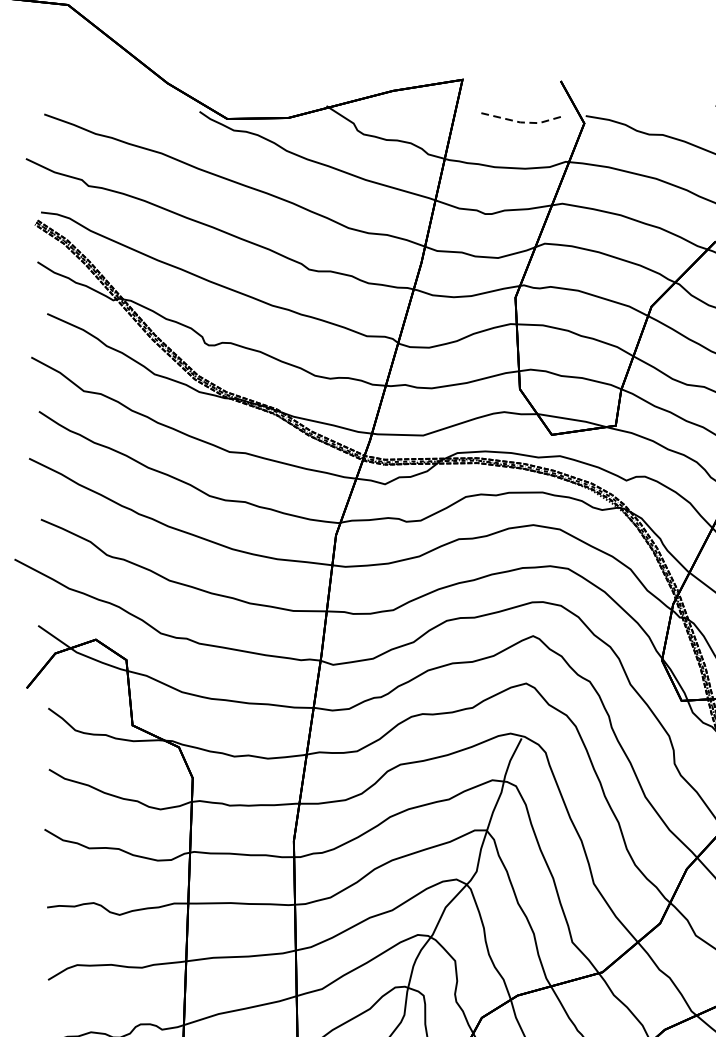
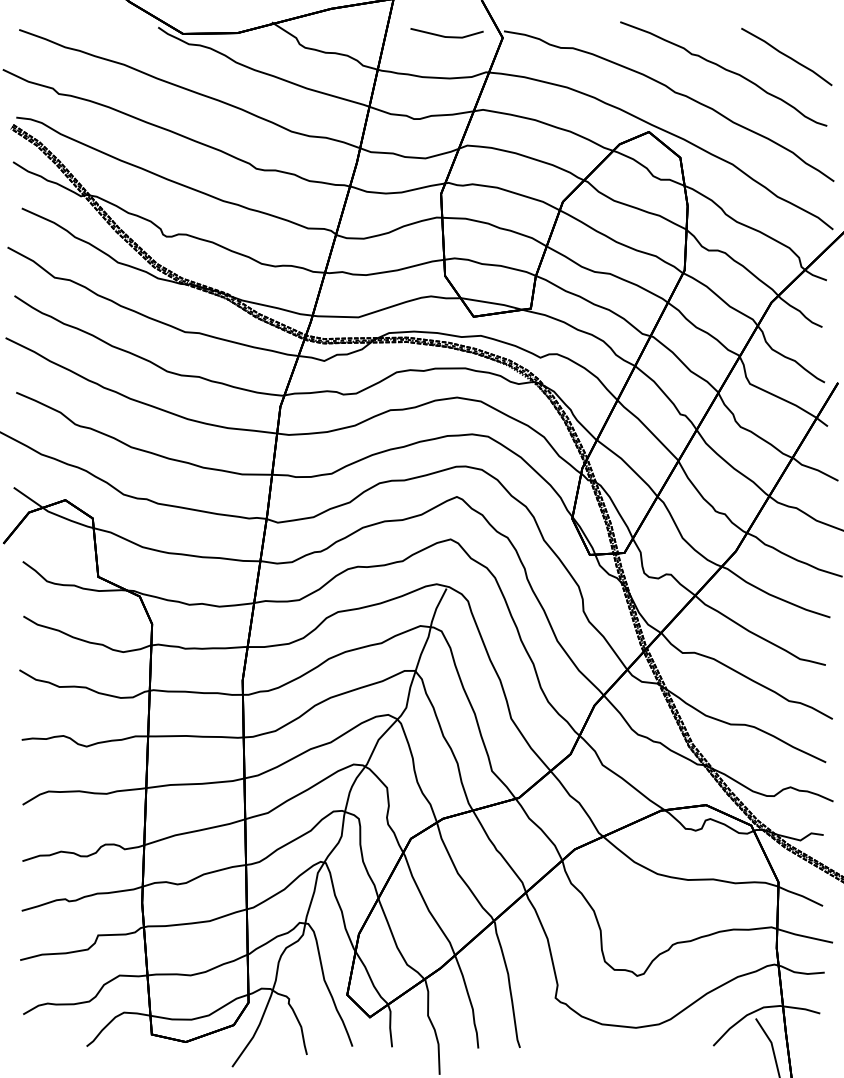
line: (522, 122) -> (447, 37), dashed -> solid

